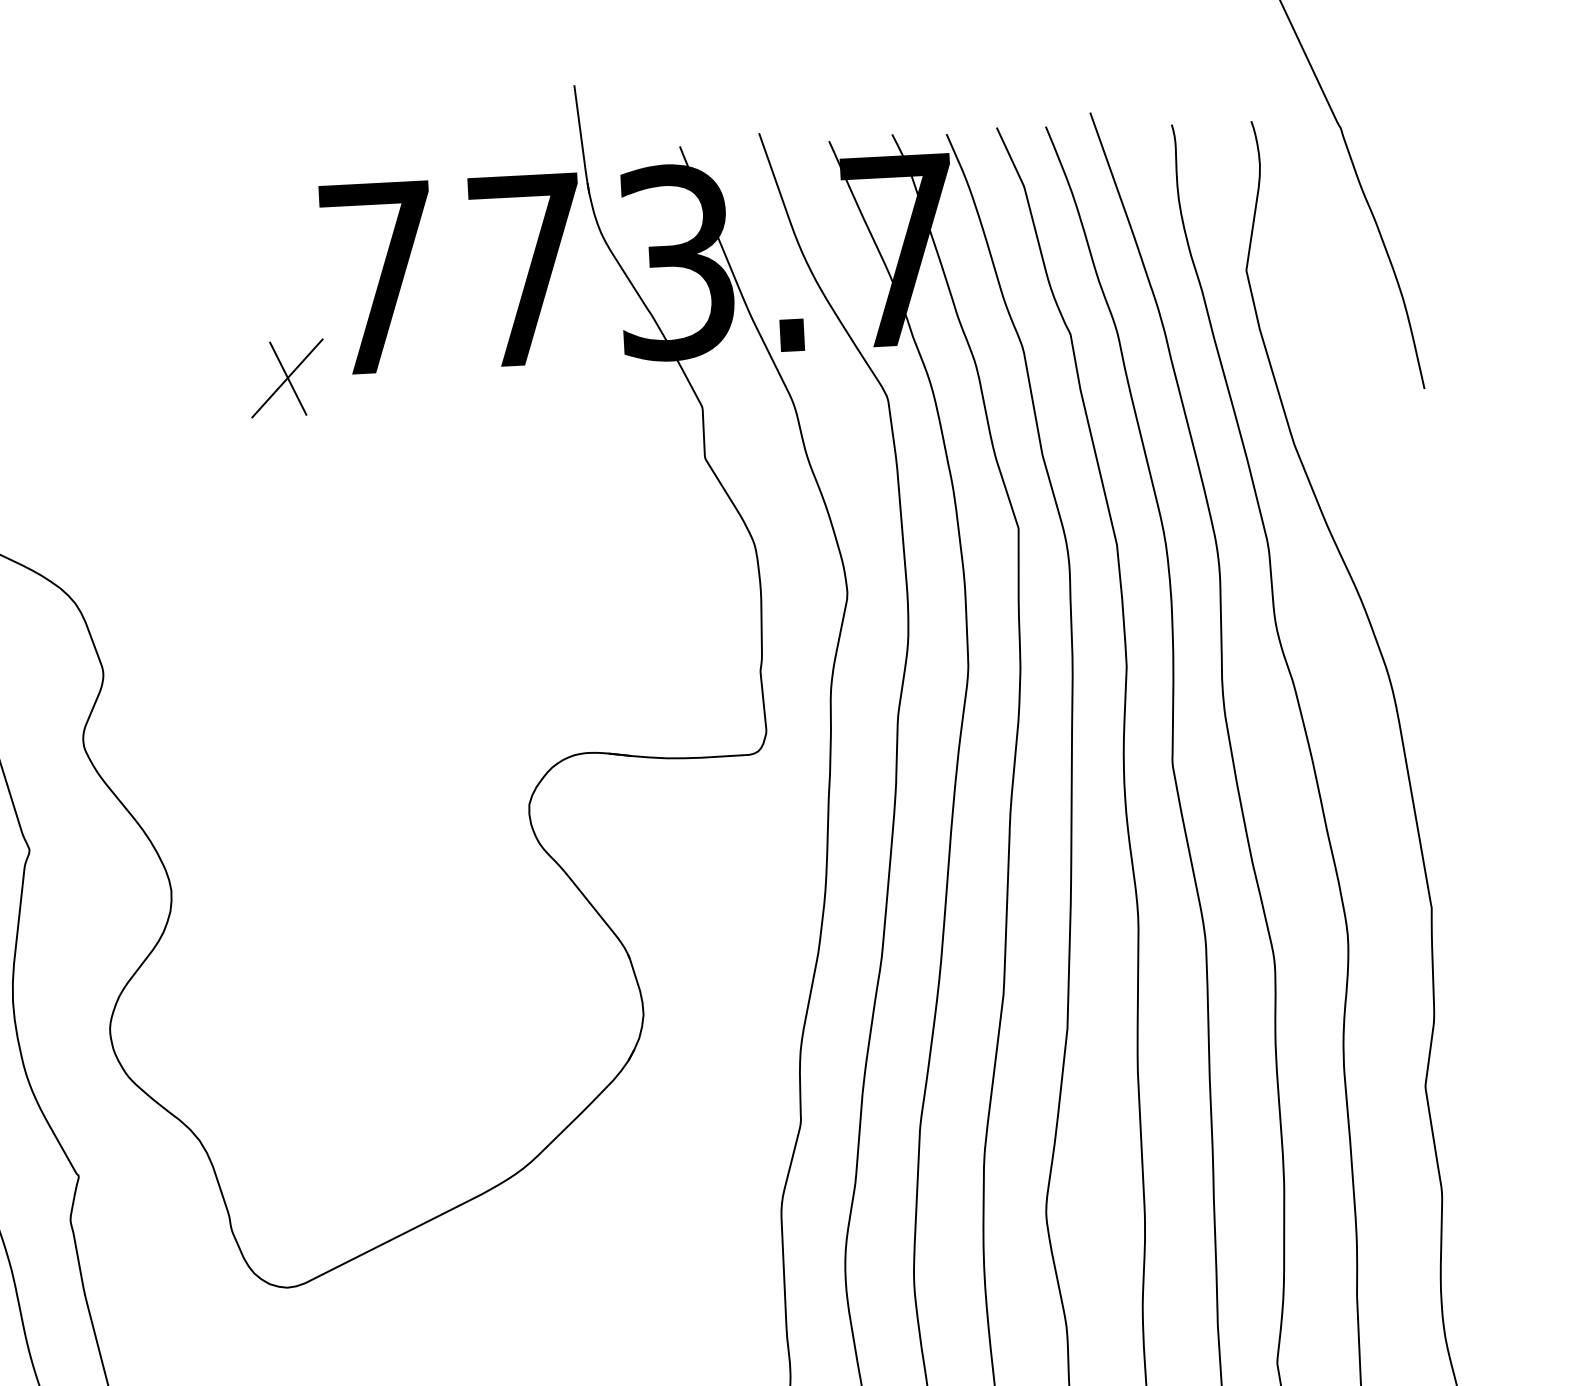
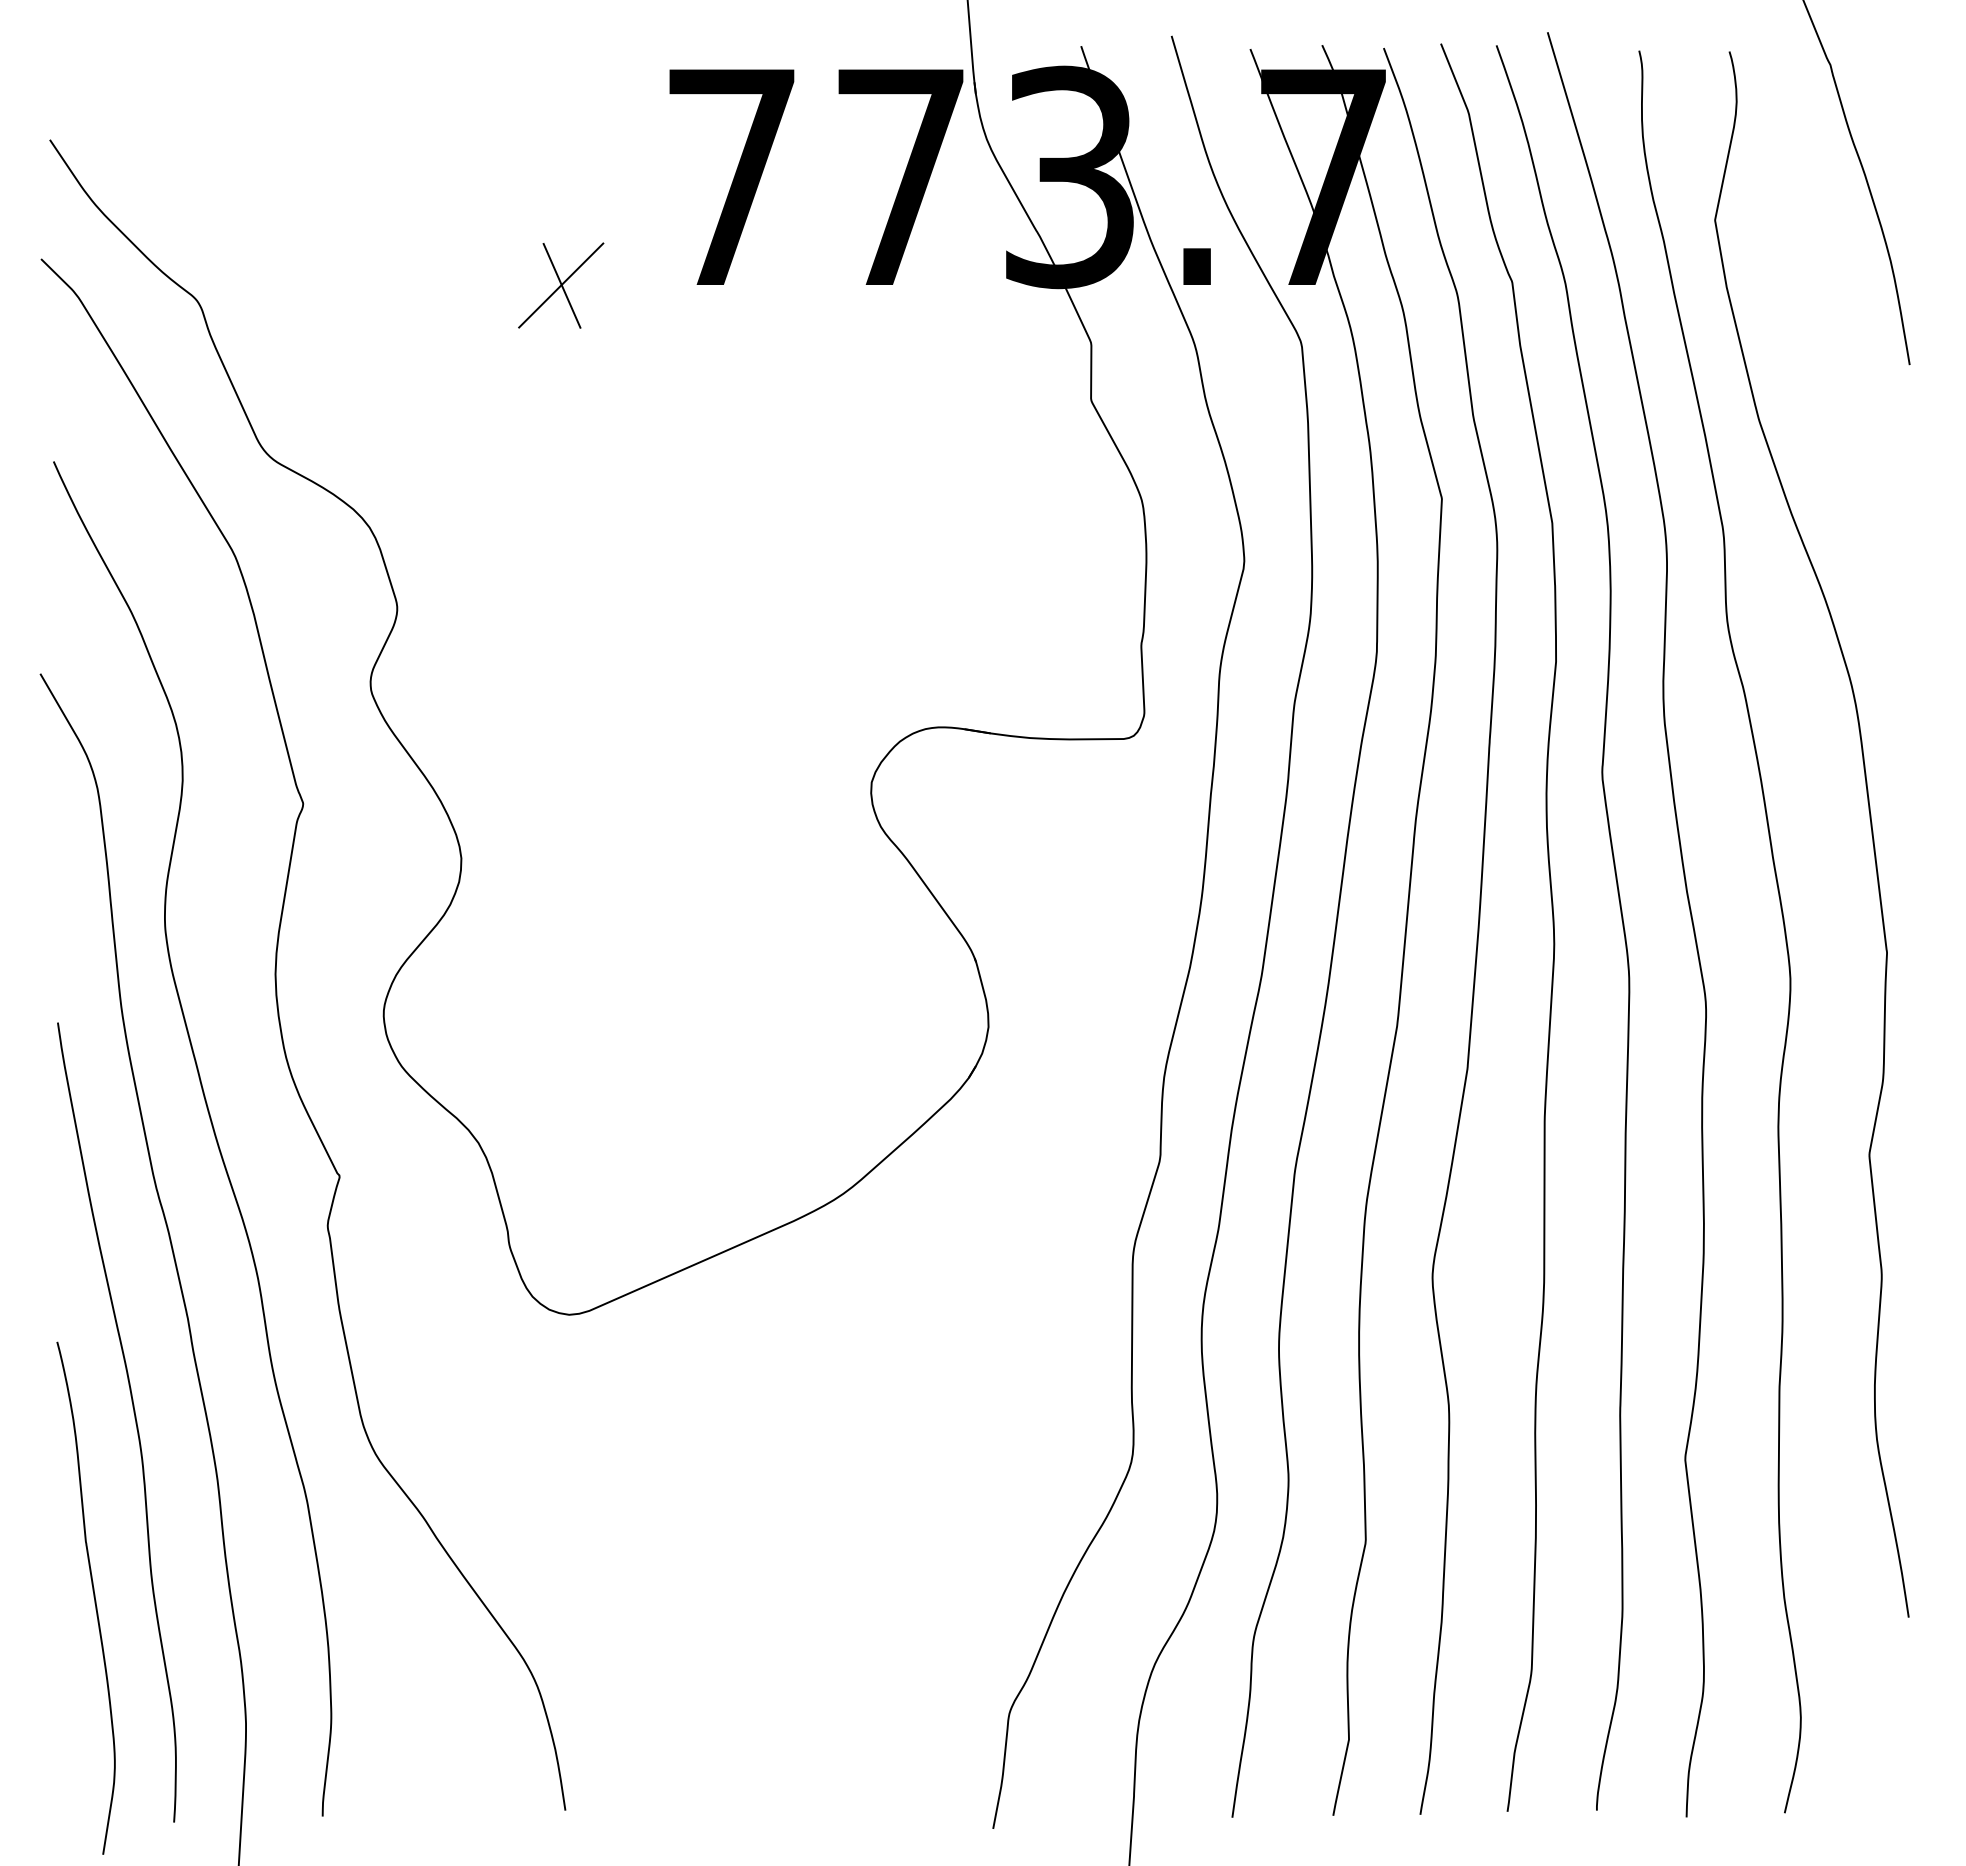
part: (287, 378) -> (561, 285), moved

